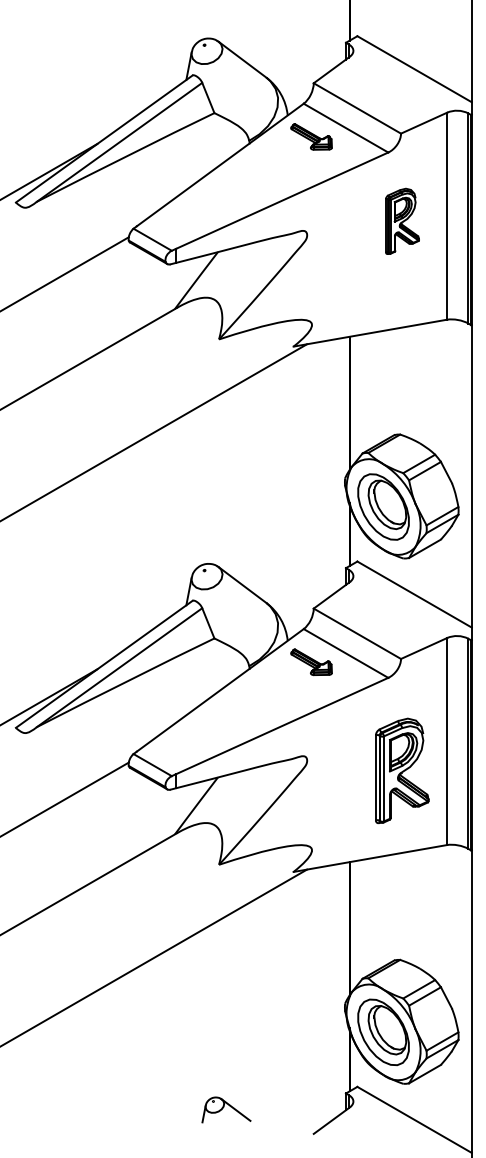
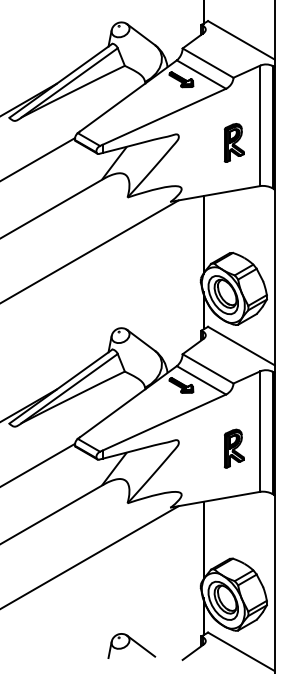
part: (401, 220) -> (233, 142), moved
part: (402, 770) -> (234, 448), size x0.62
part: (225, 1109) -> (131, 645), size x1.67

